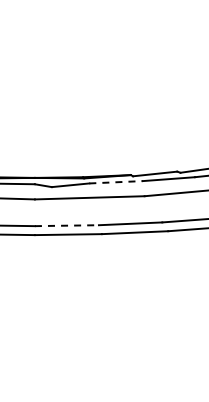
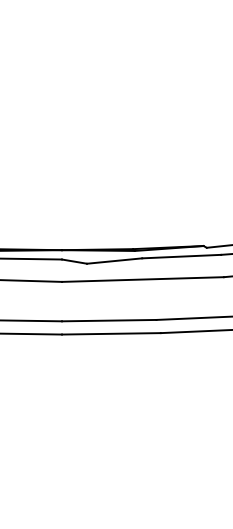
line: (116, 182) -> (182, 256), dashed -> solid
line: (67, 225) -> (110, 320), dashed -> solid

